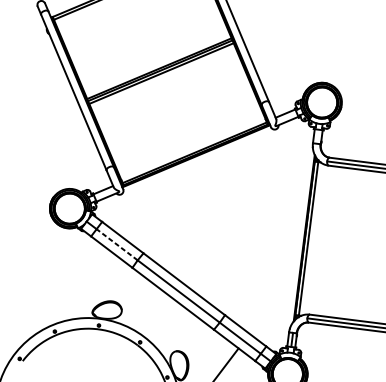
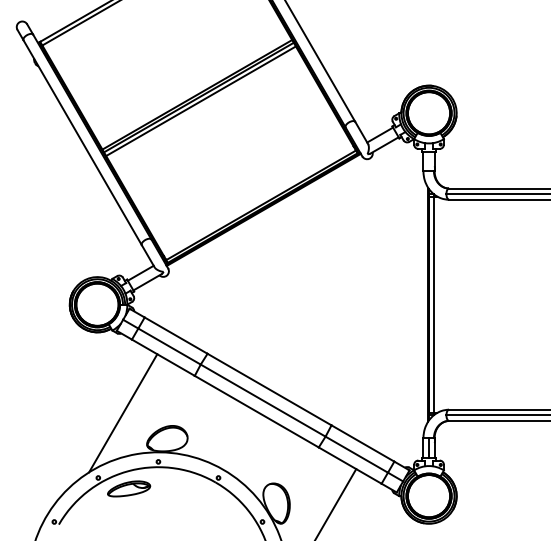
line: (117, 244) -> (169, 346), dashed -> solid
line: (78, 288) -> (123, 413), added
part: (76, 341) -> (129, 488), added

